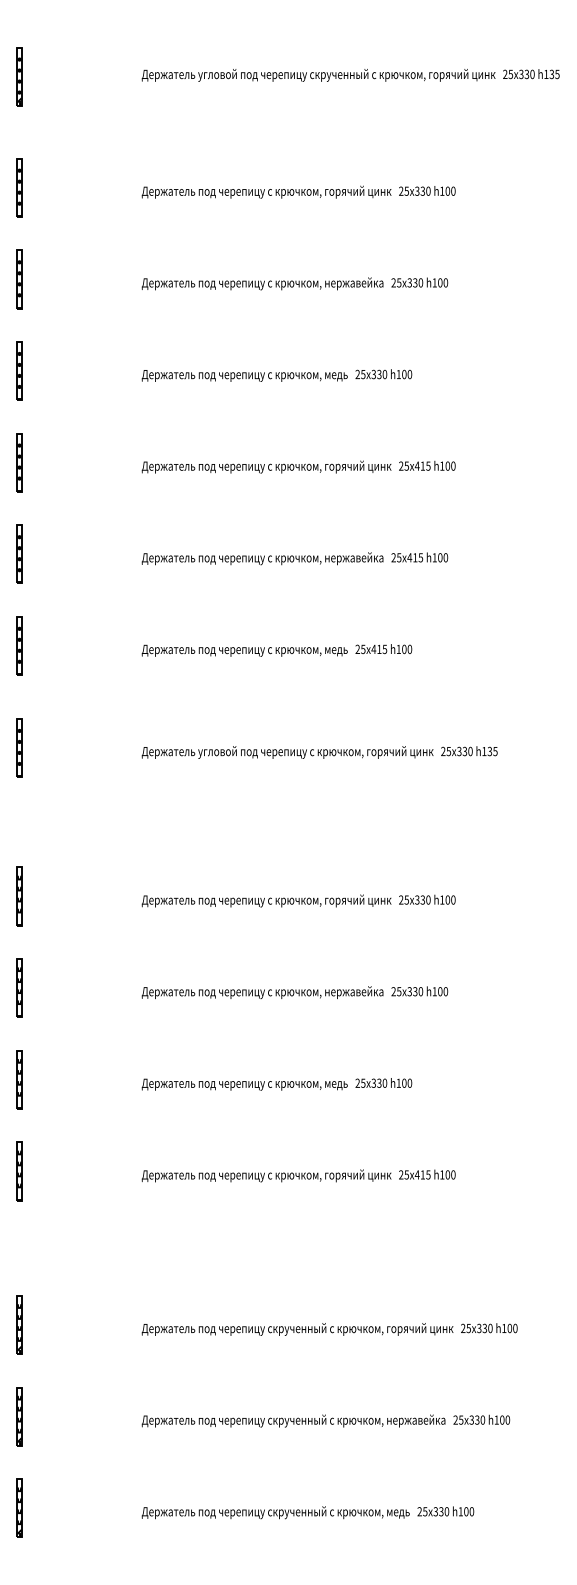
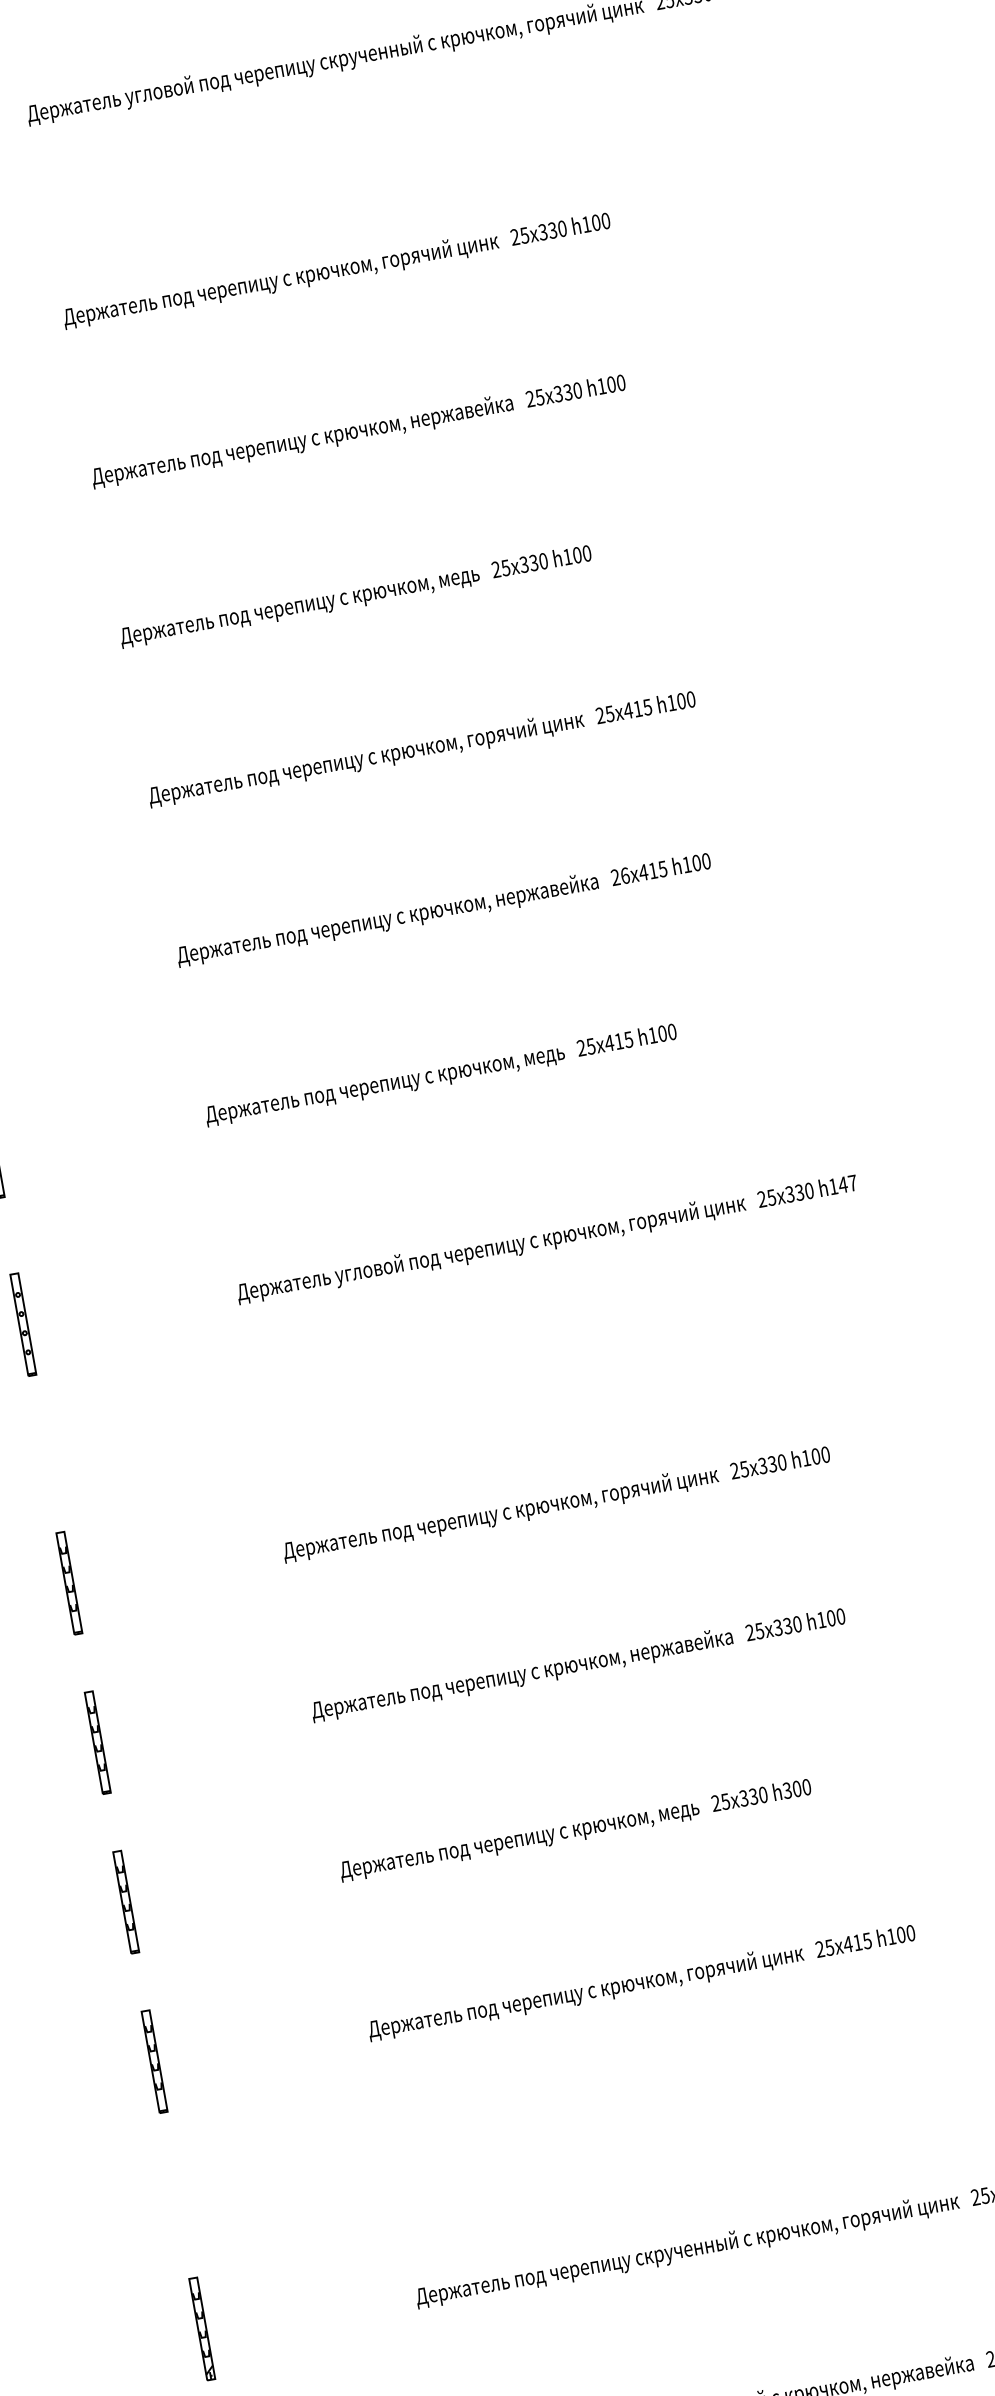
text: (399, 557) -> (625, 875), 25 -> 26
text: (492, 751) -> (847, 1184), h135 -> h147
text: (398, 1082) -> (786, 1789), h100 -> h300

